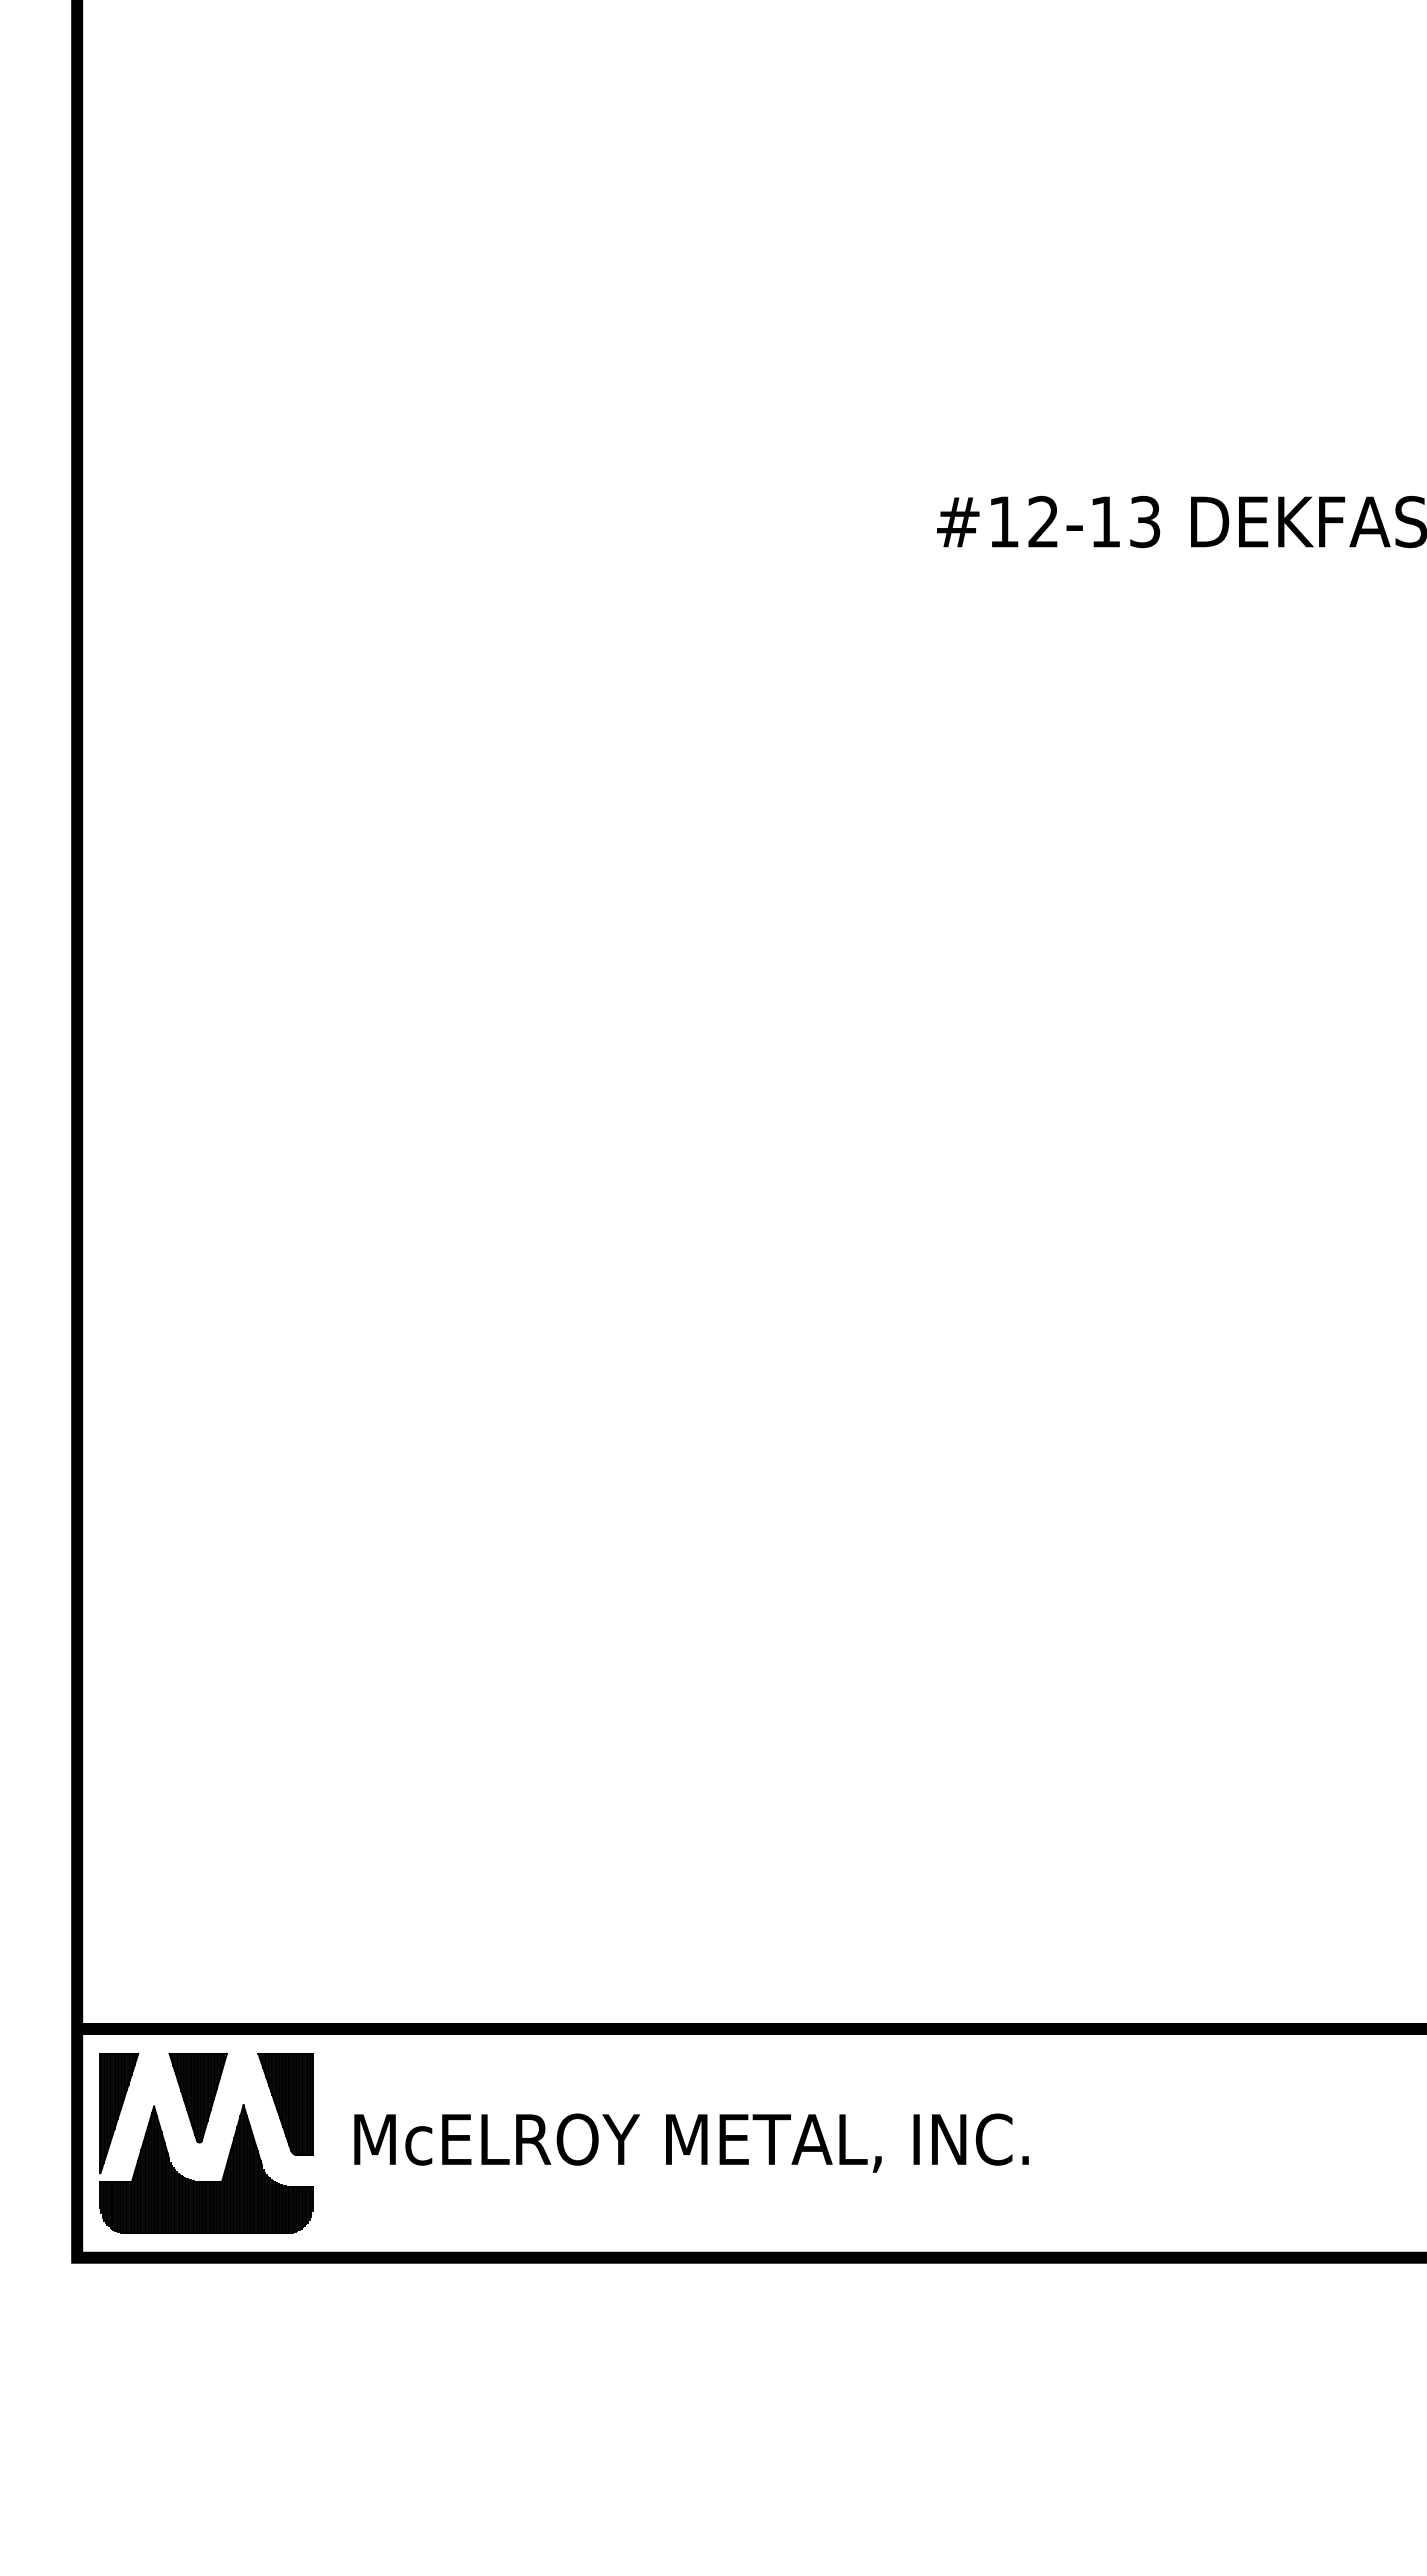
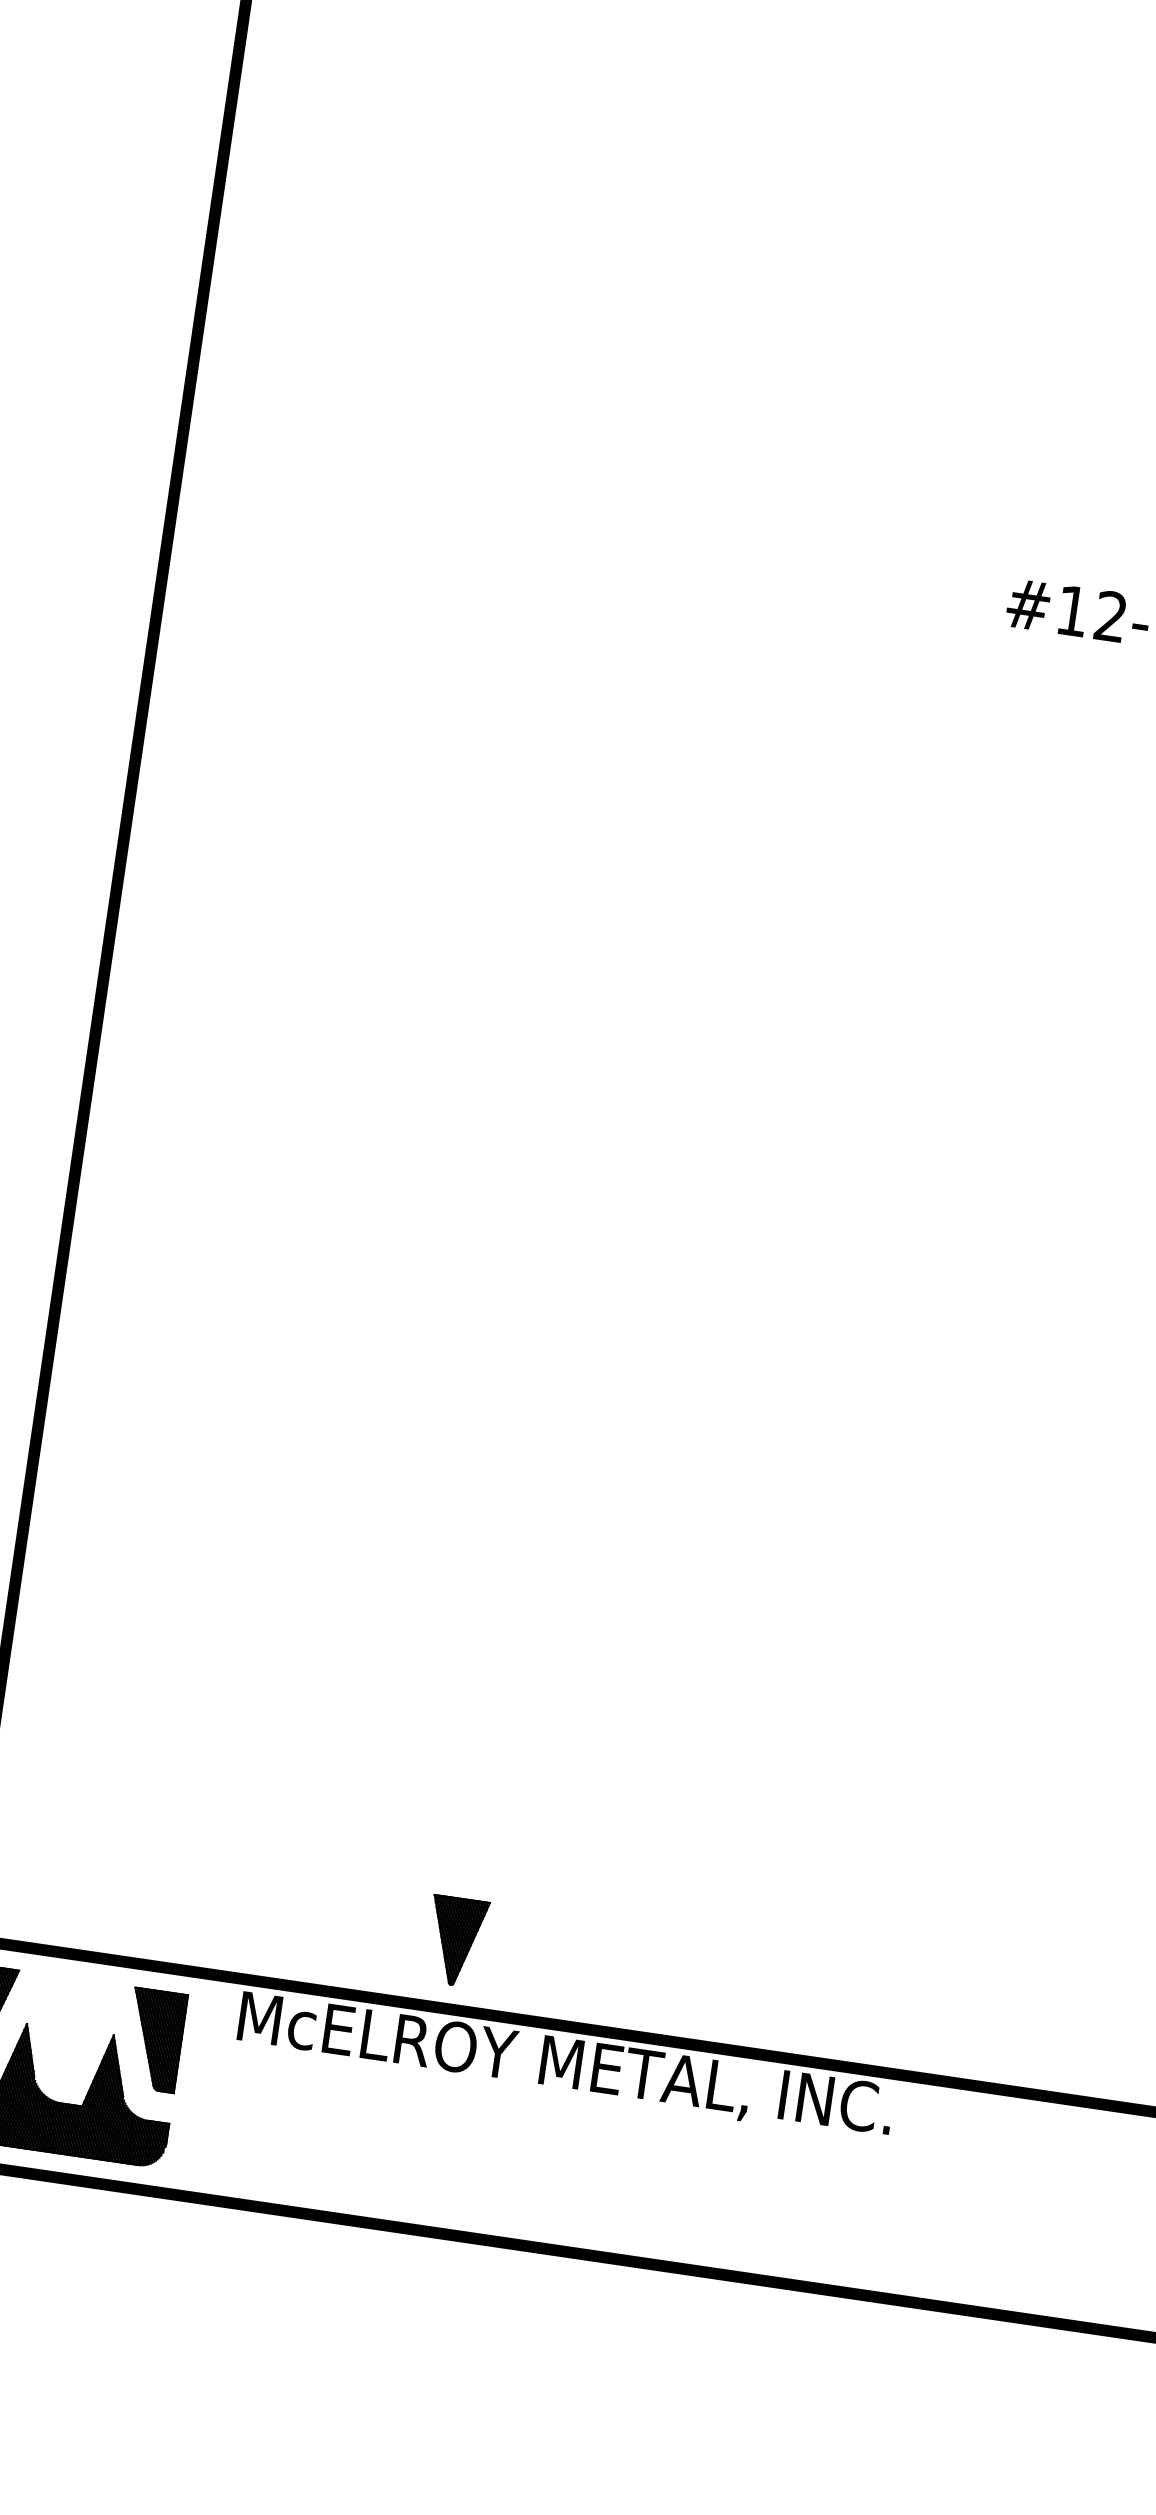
part: (197, 2097) -> (455, 1941), moved
text: (691, 2142) -> (565, 2065), moved

